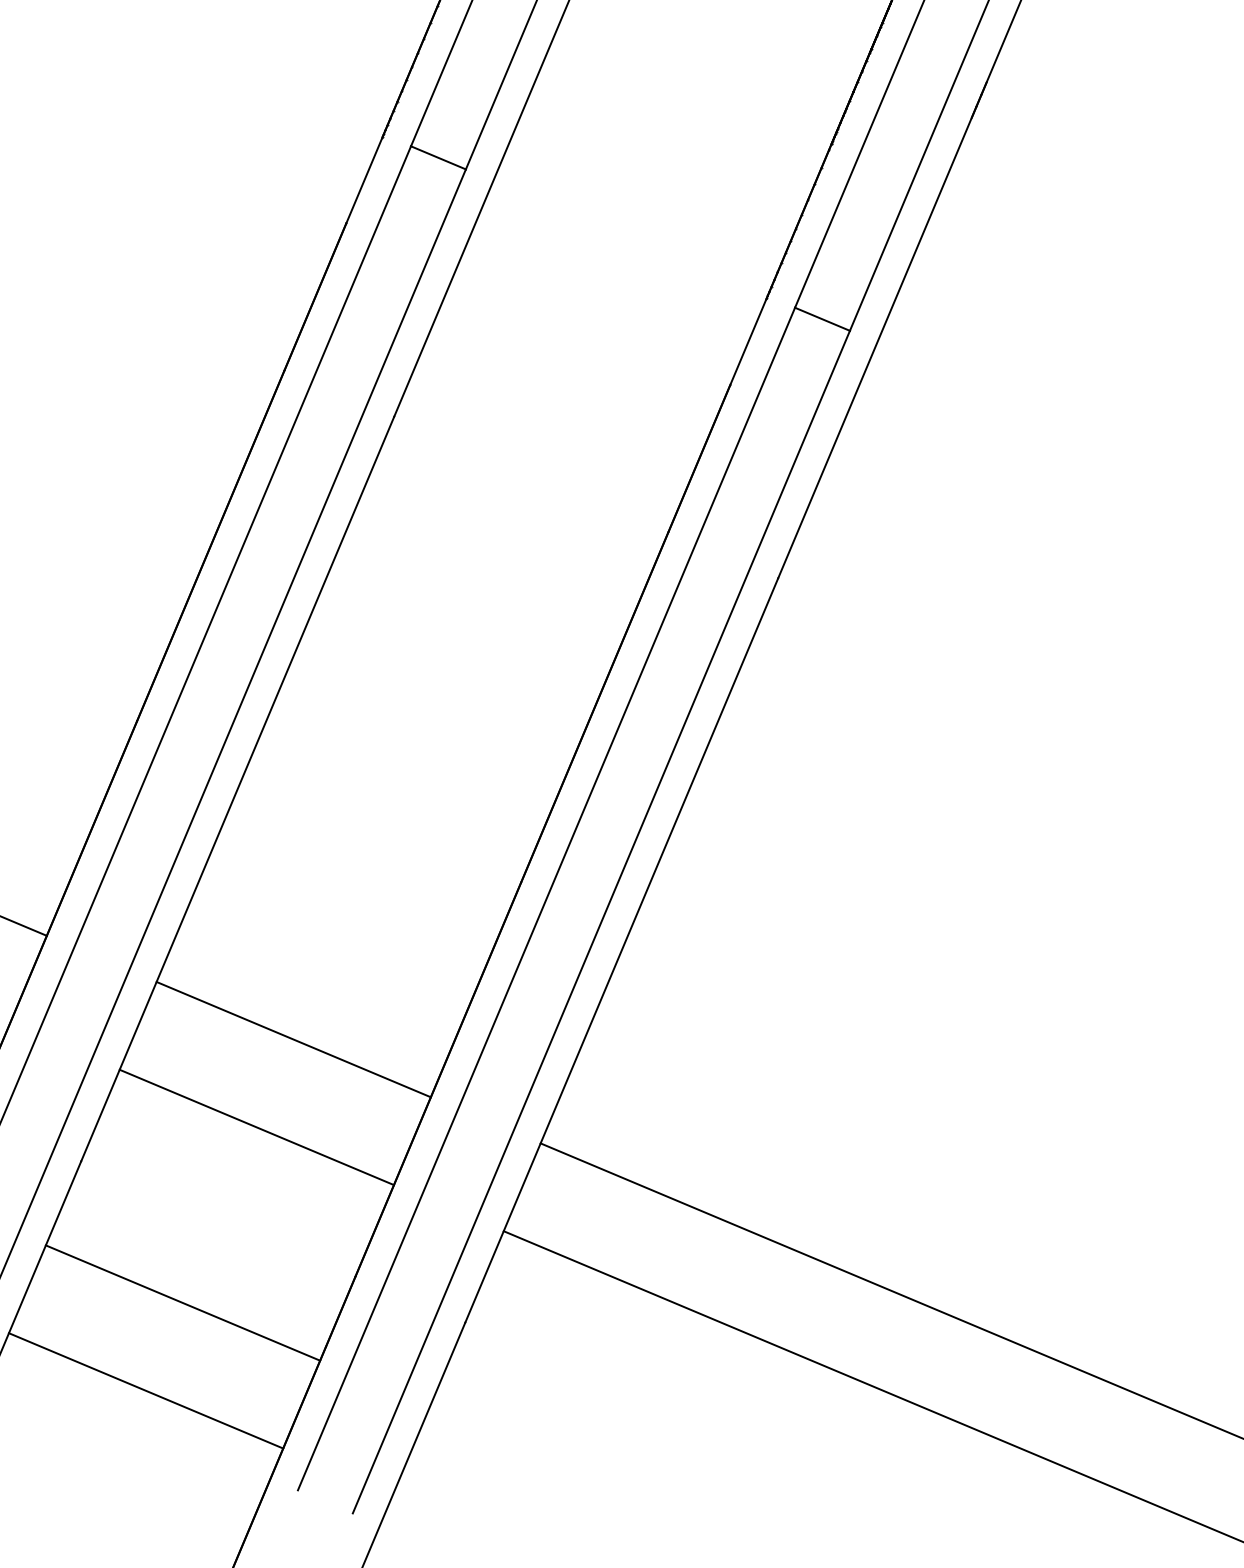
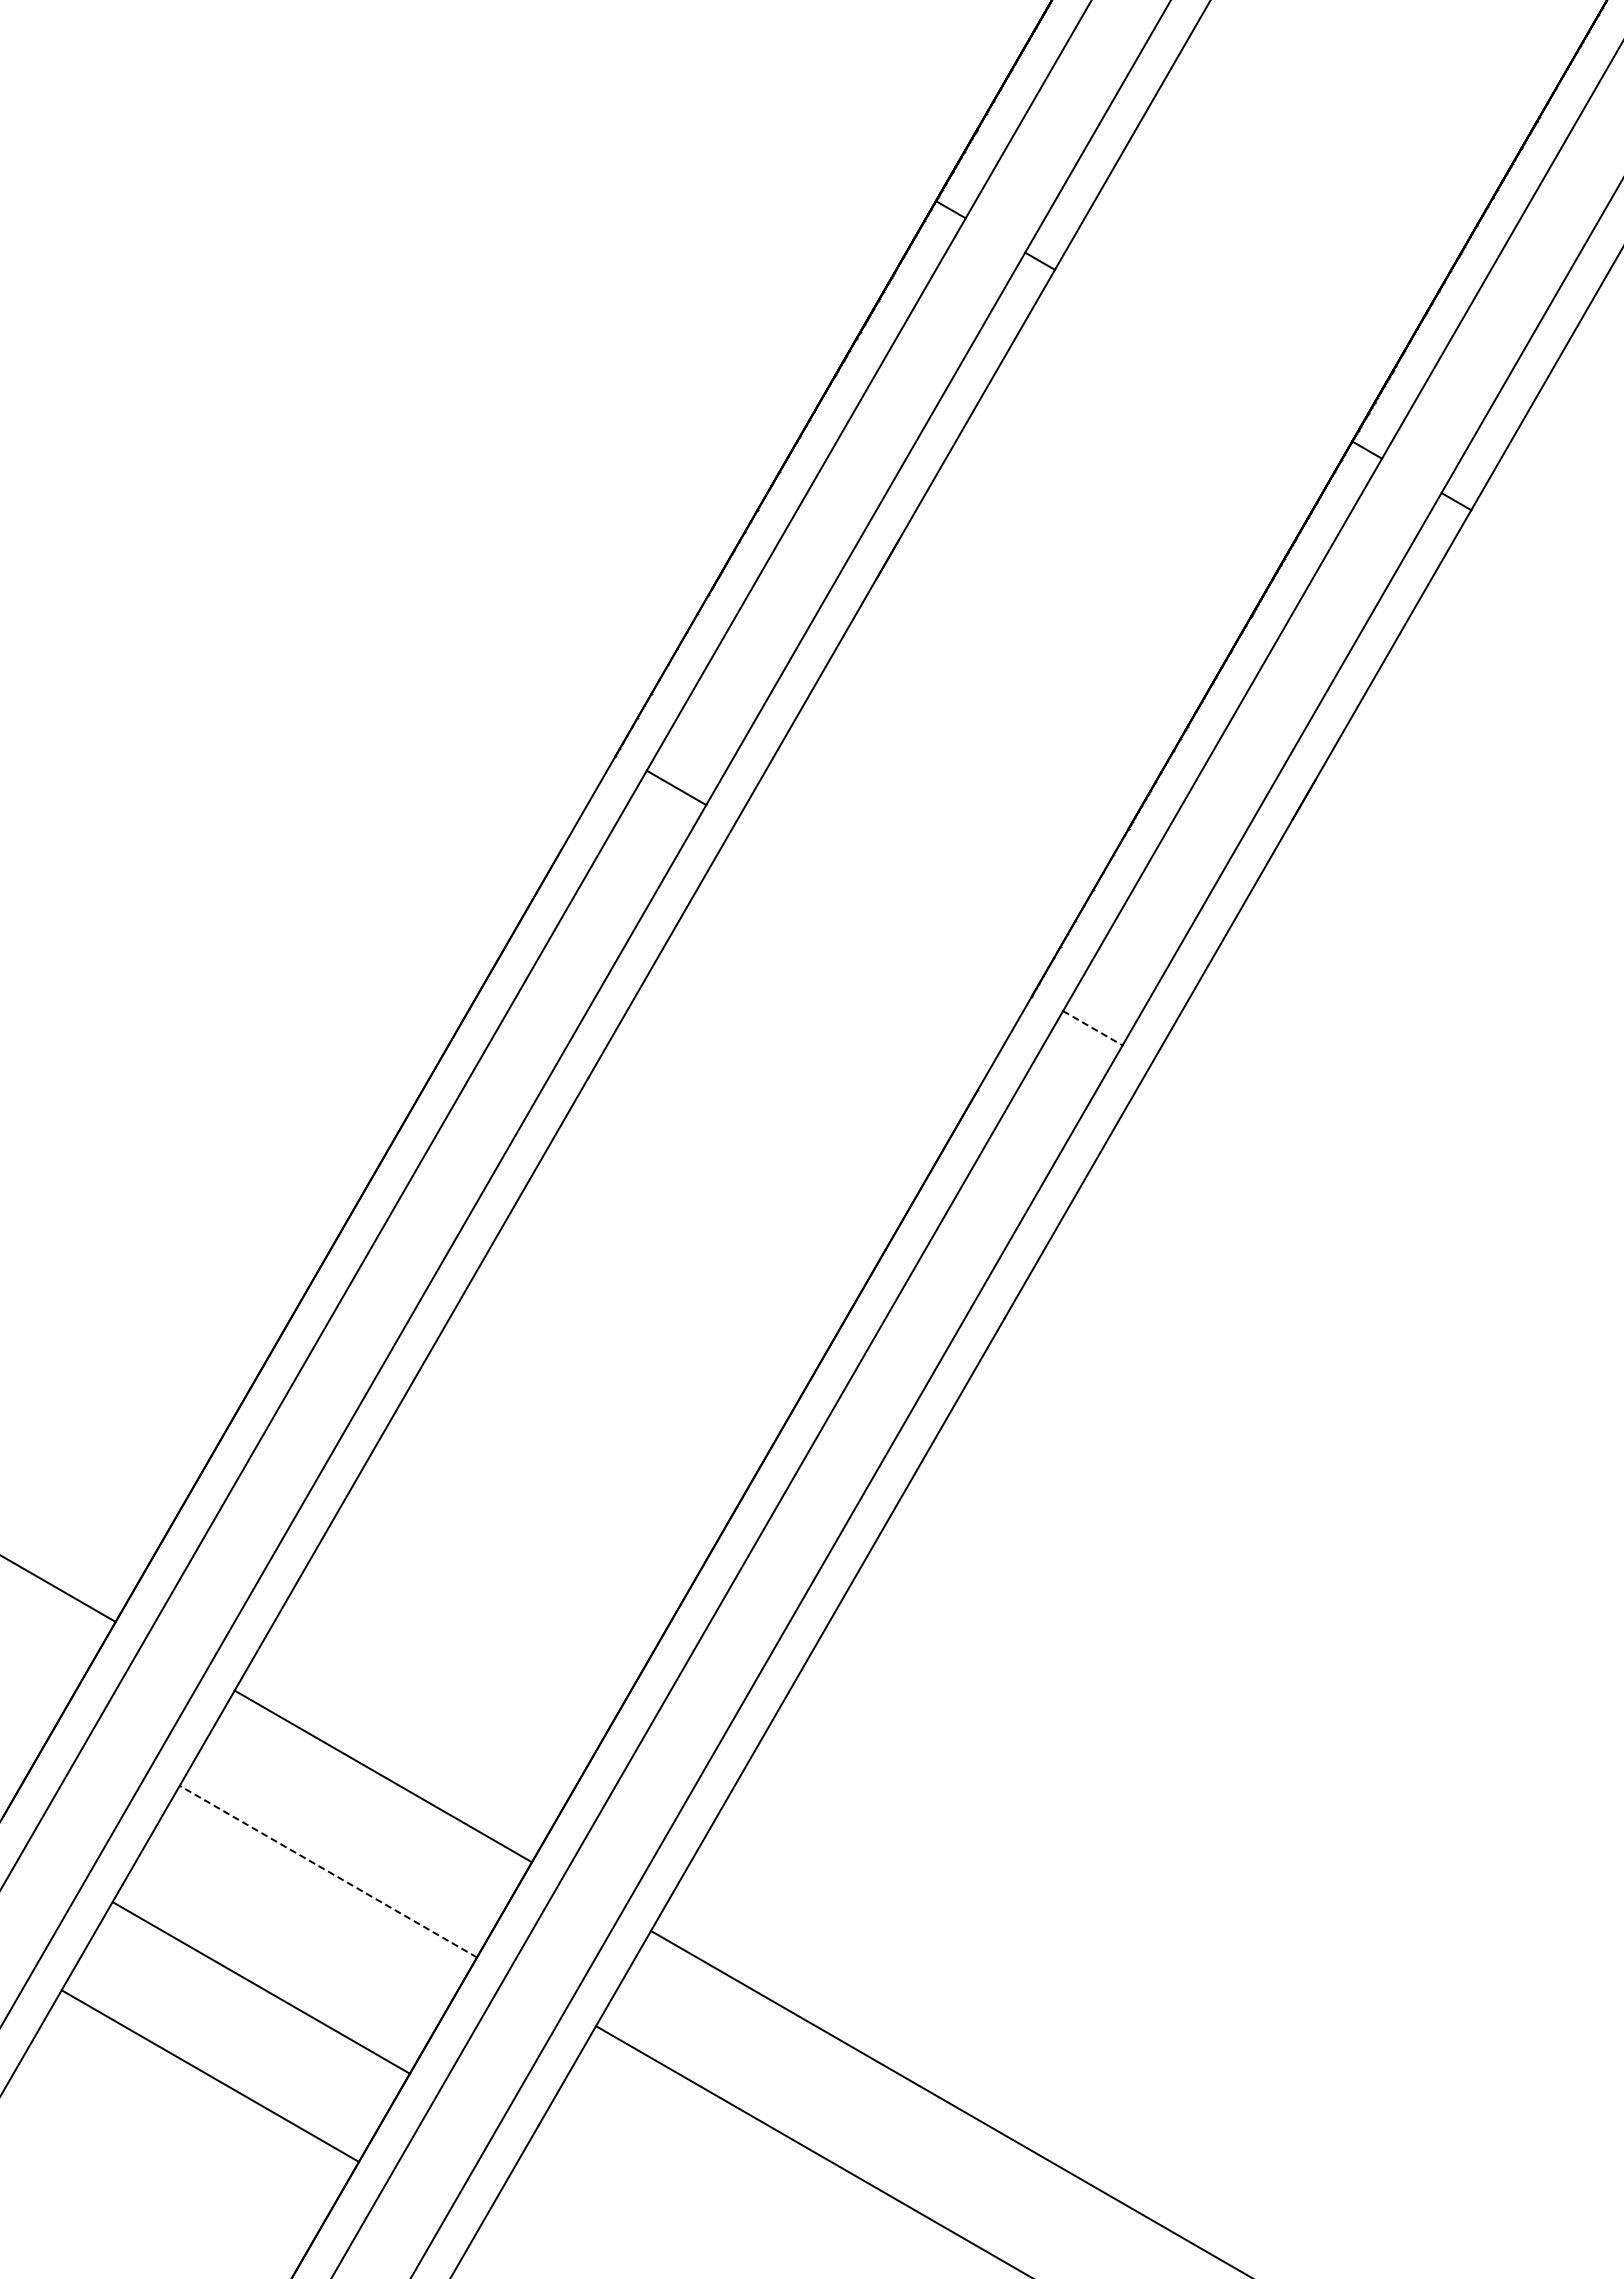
line: (823, 319) -> (1093, 1028), solid -> dashed
line: (256, 1127) -> (328, 1871), solid -> dashed
line: (182, 1302) -> (261, 1987), moved
line: (146, 1391) -> (210, 2076), moved

